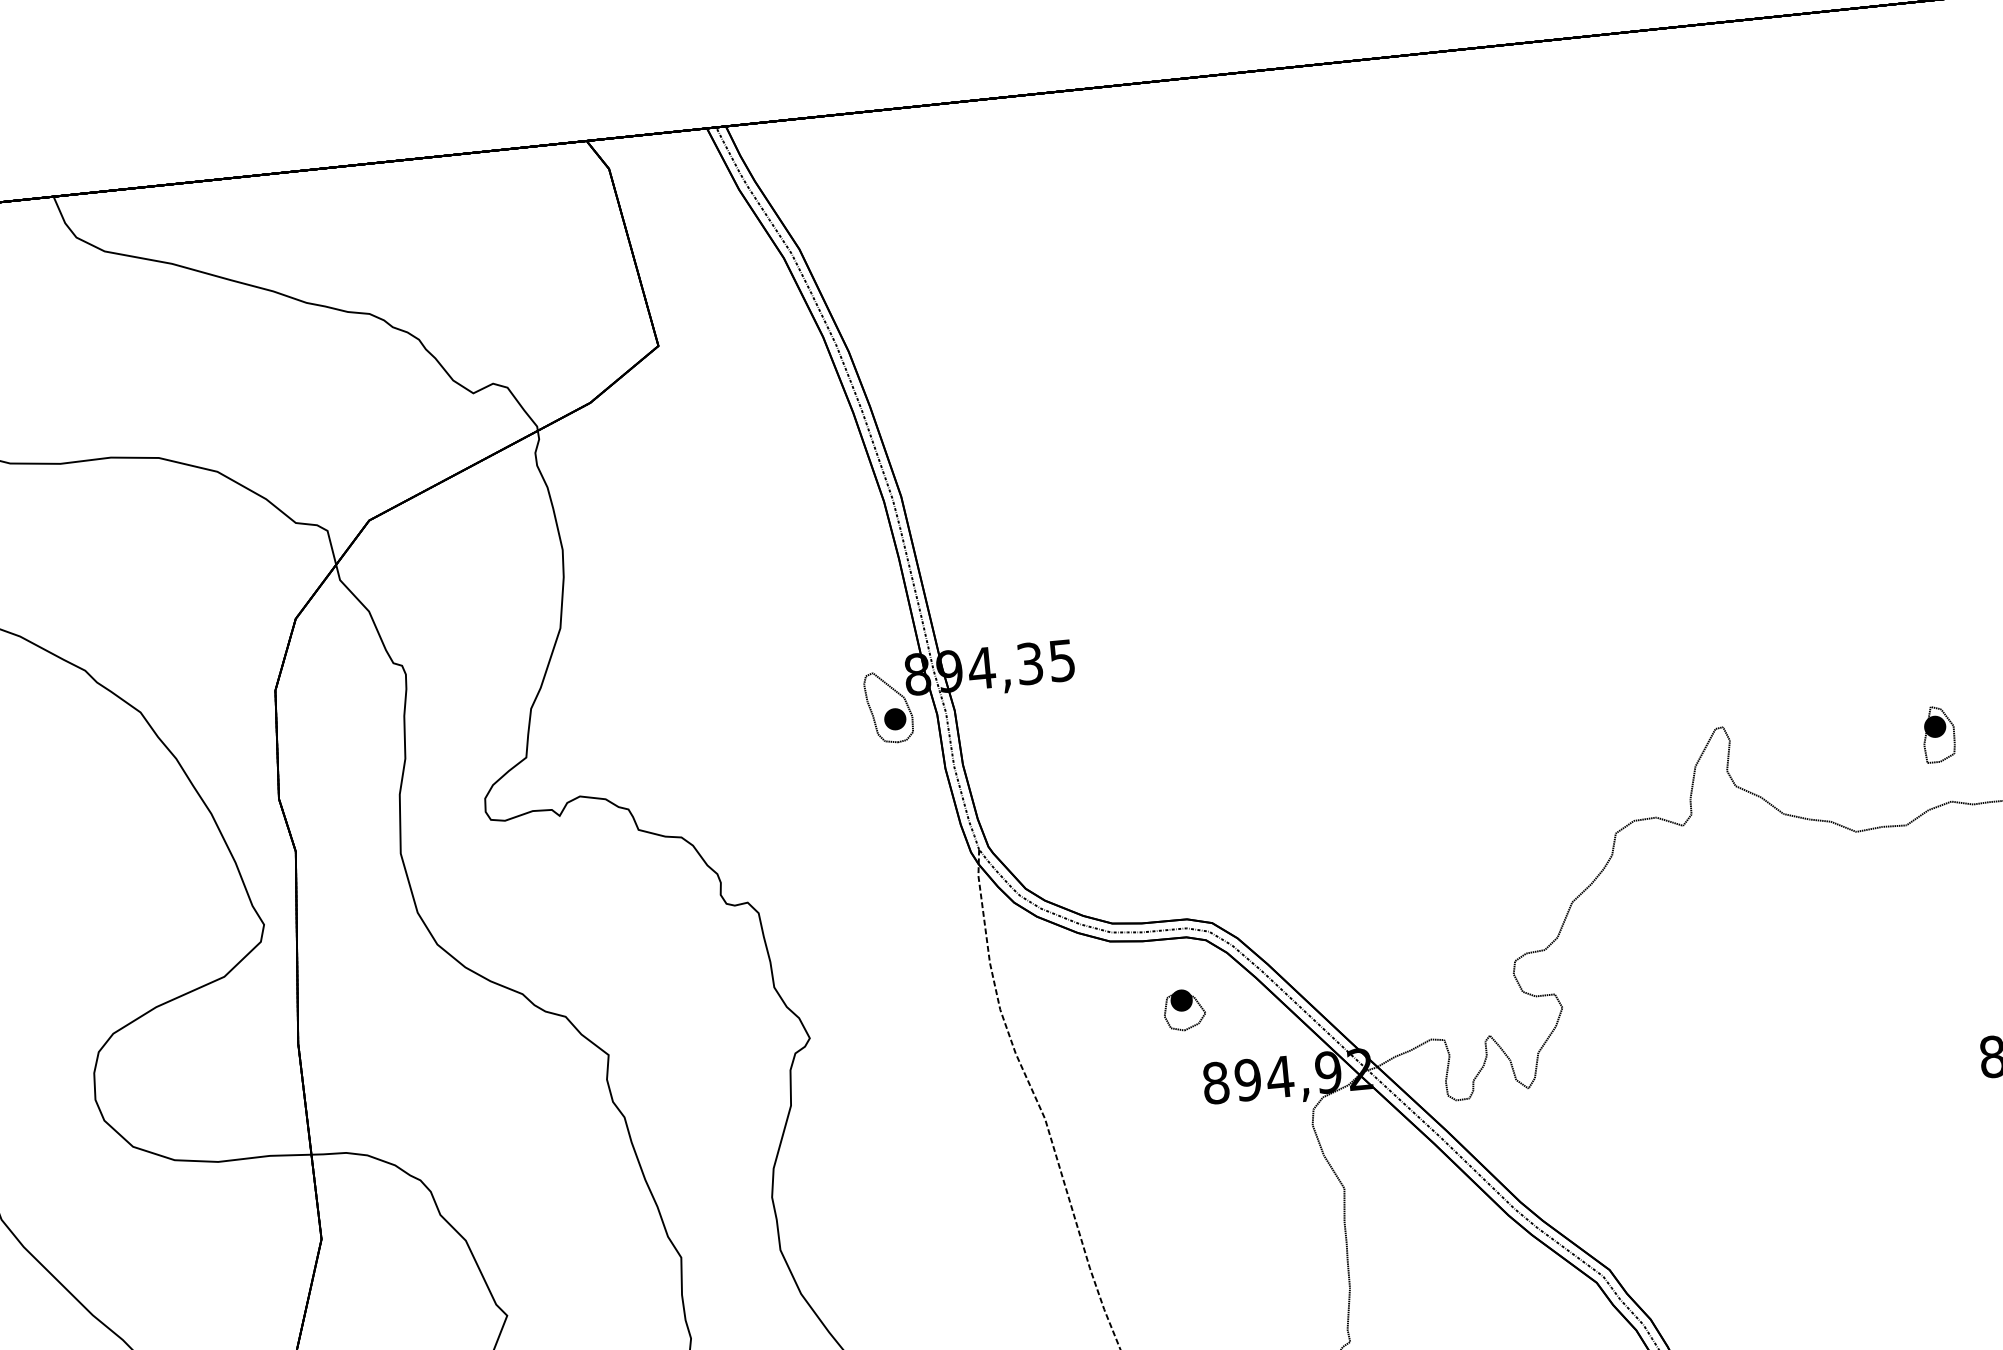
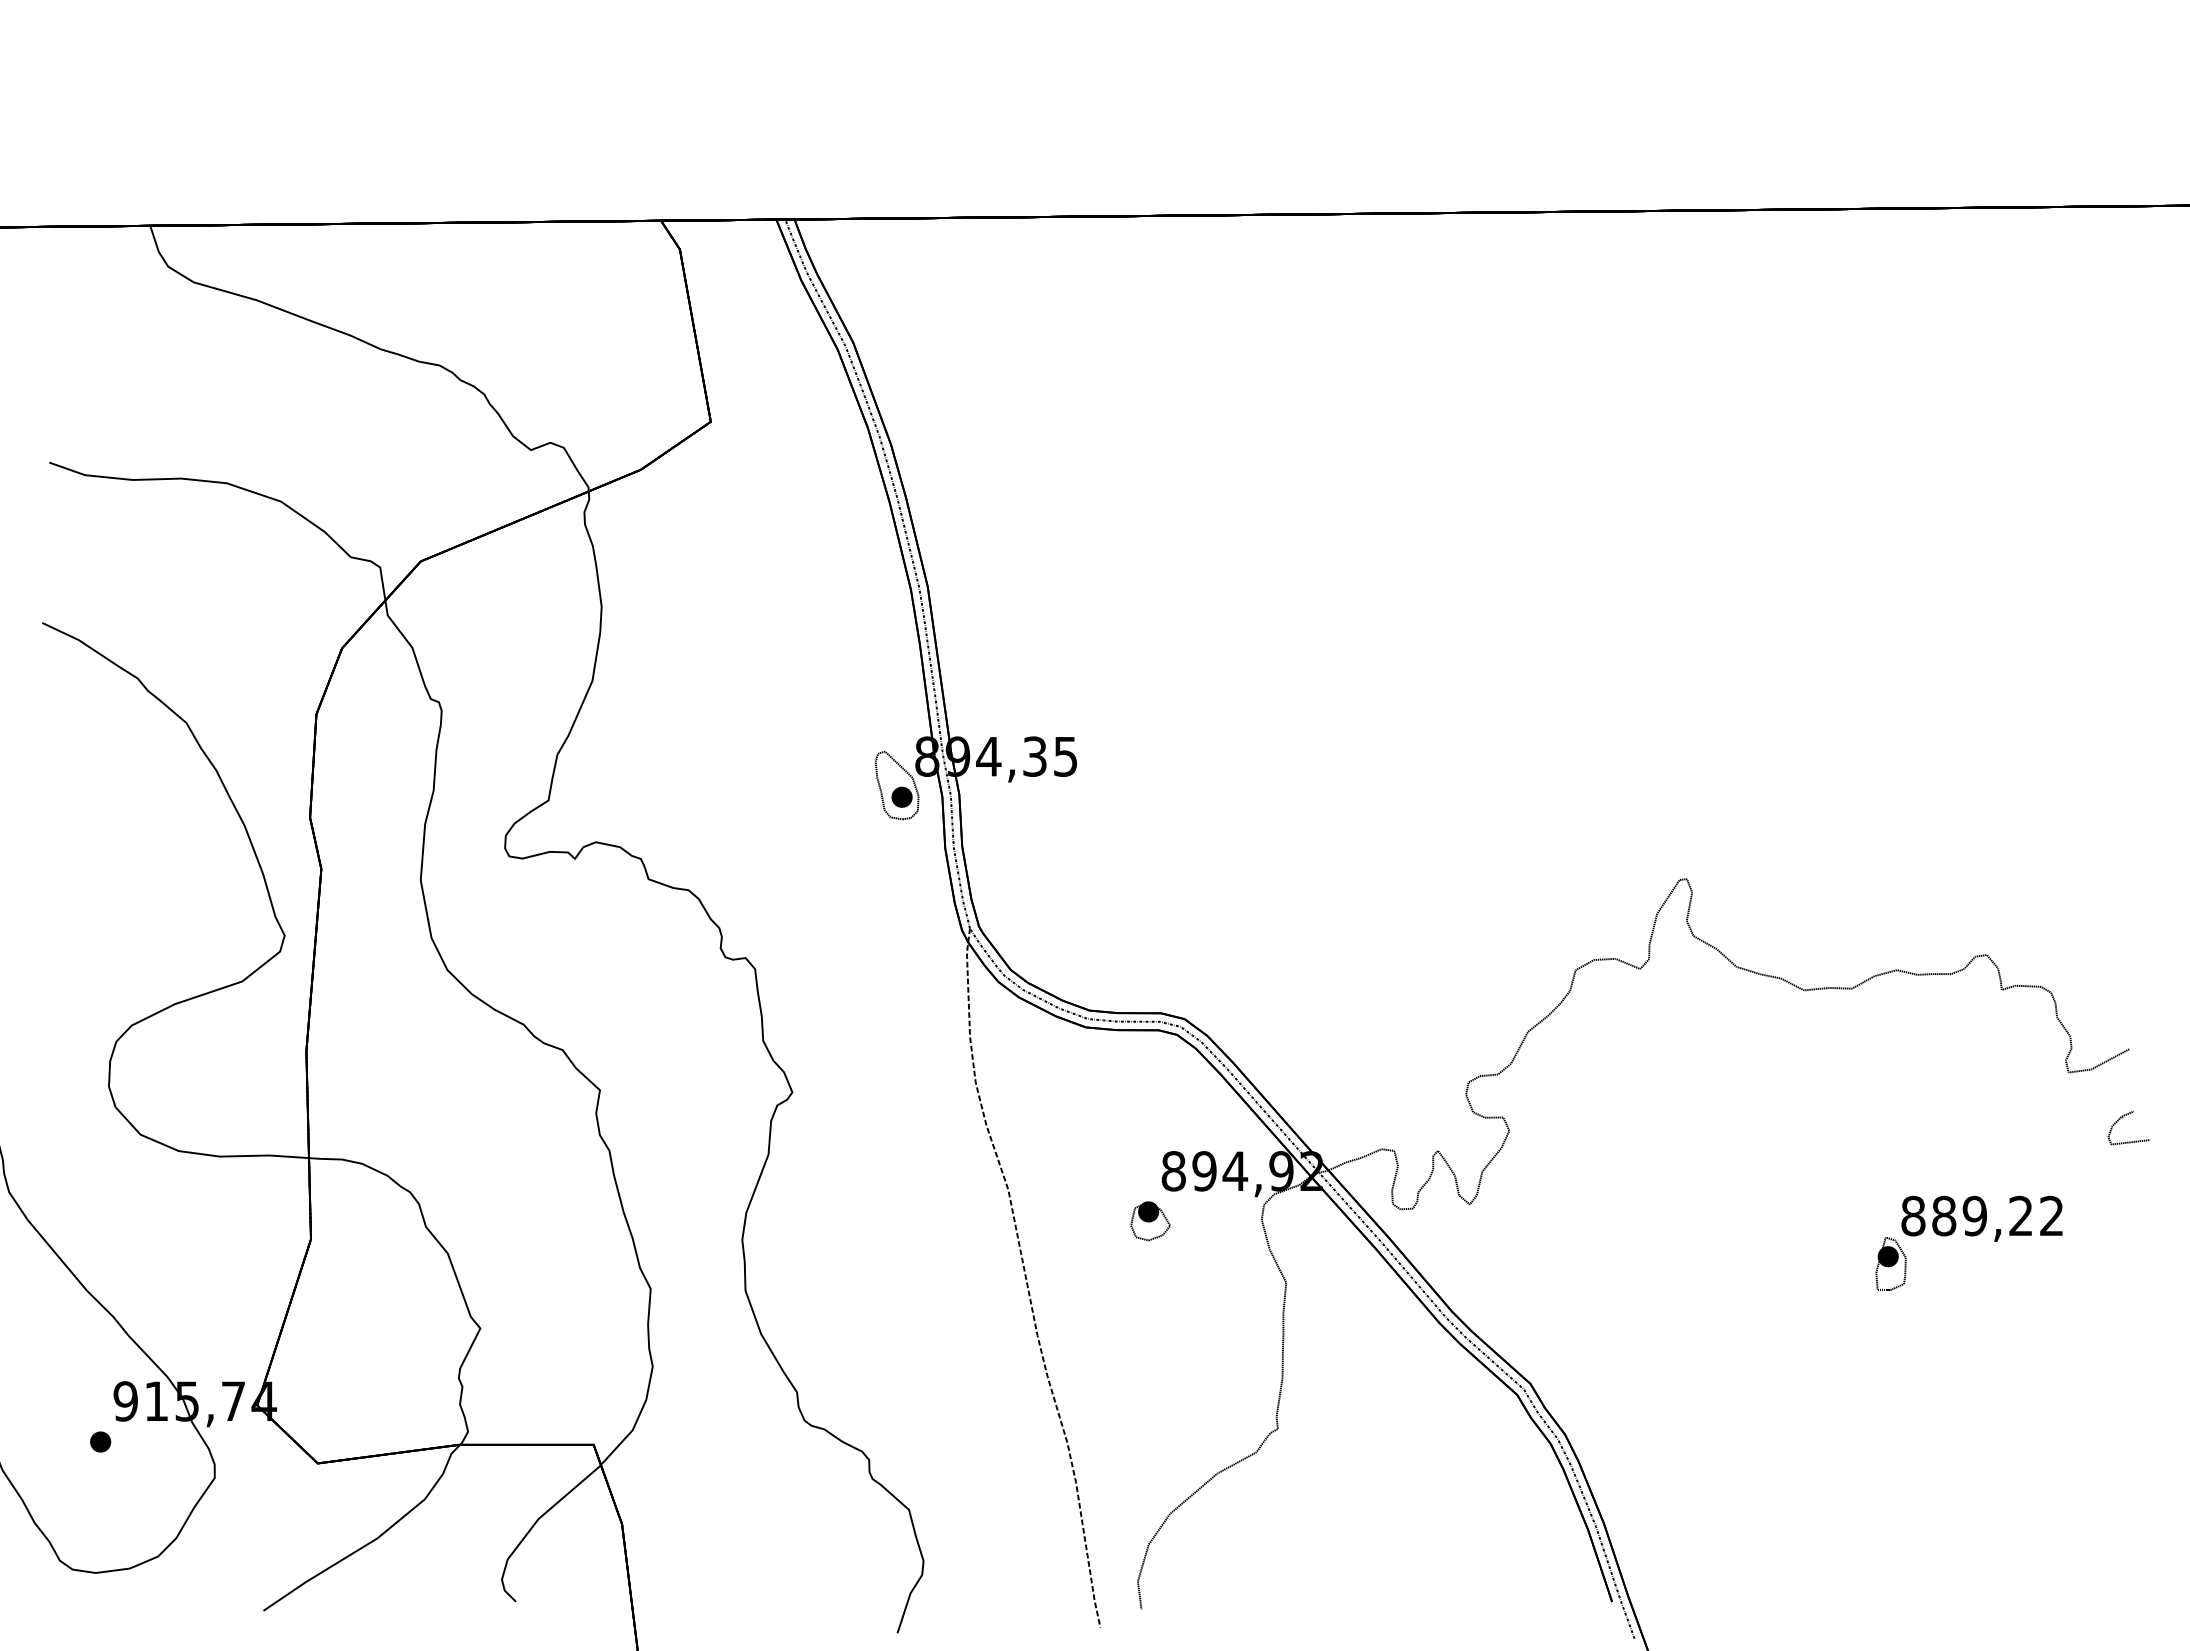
part: (1938, 733) -> (1890, 1263), moved
part: (1184, 1010) -> (1150, 1221), moved

